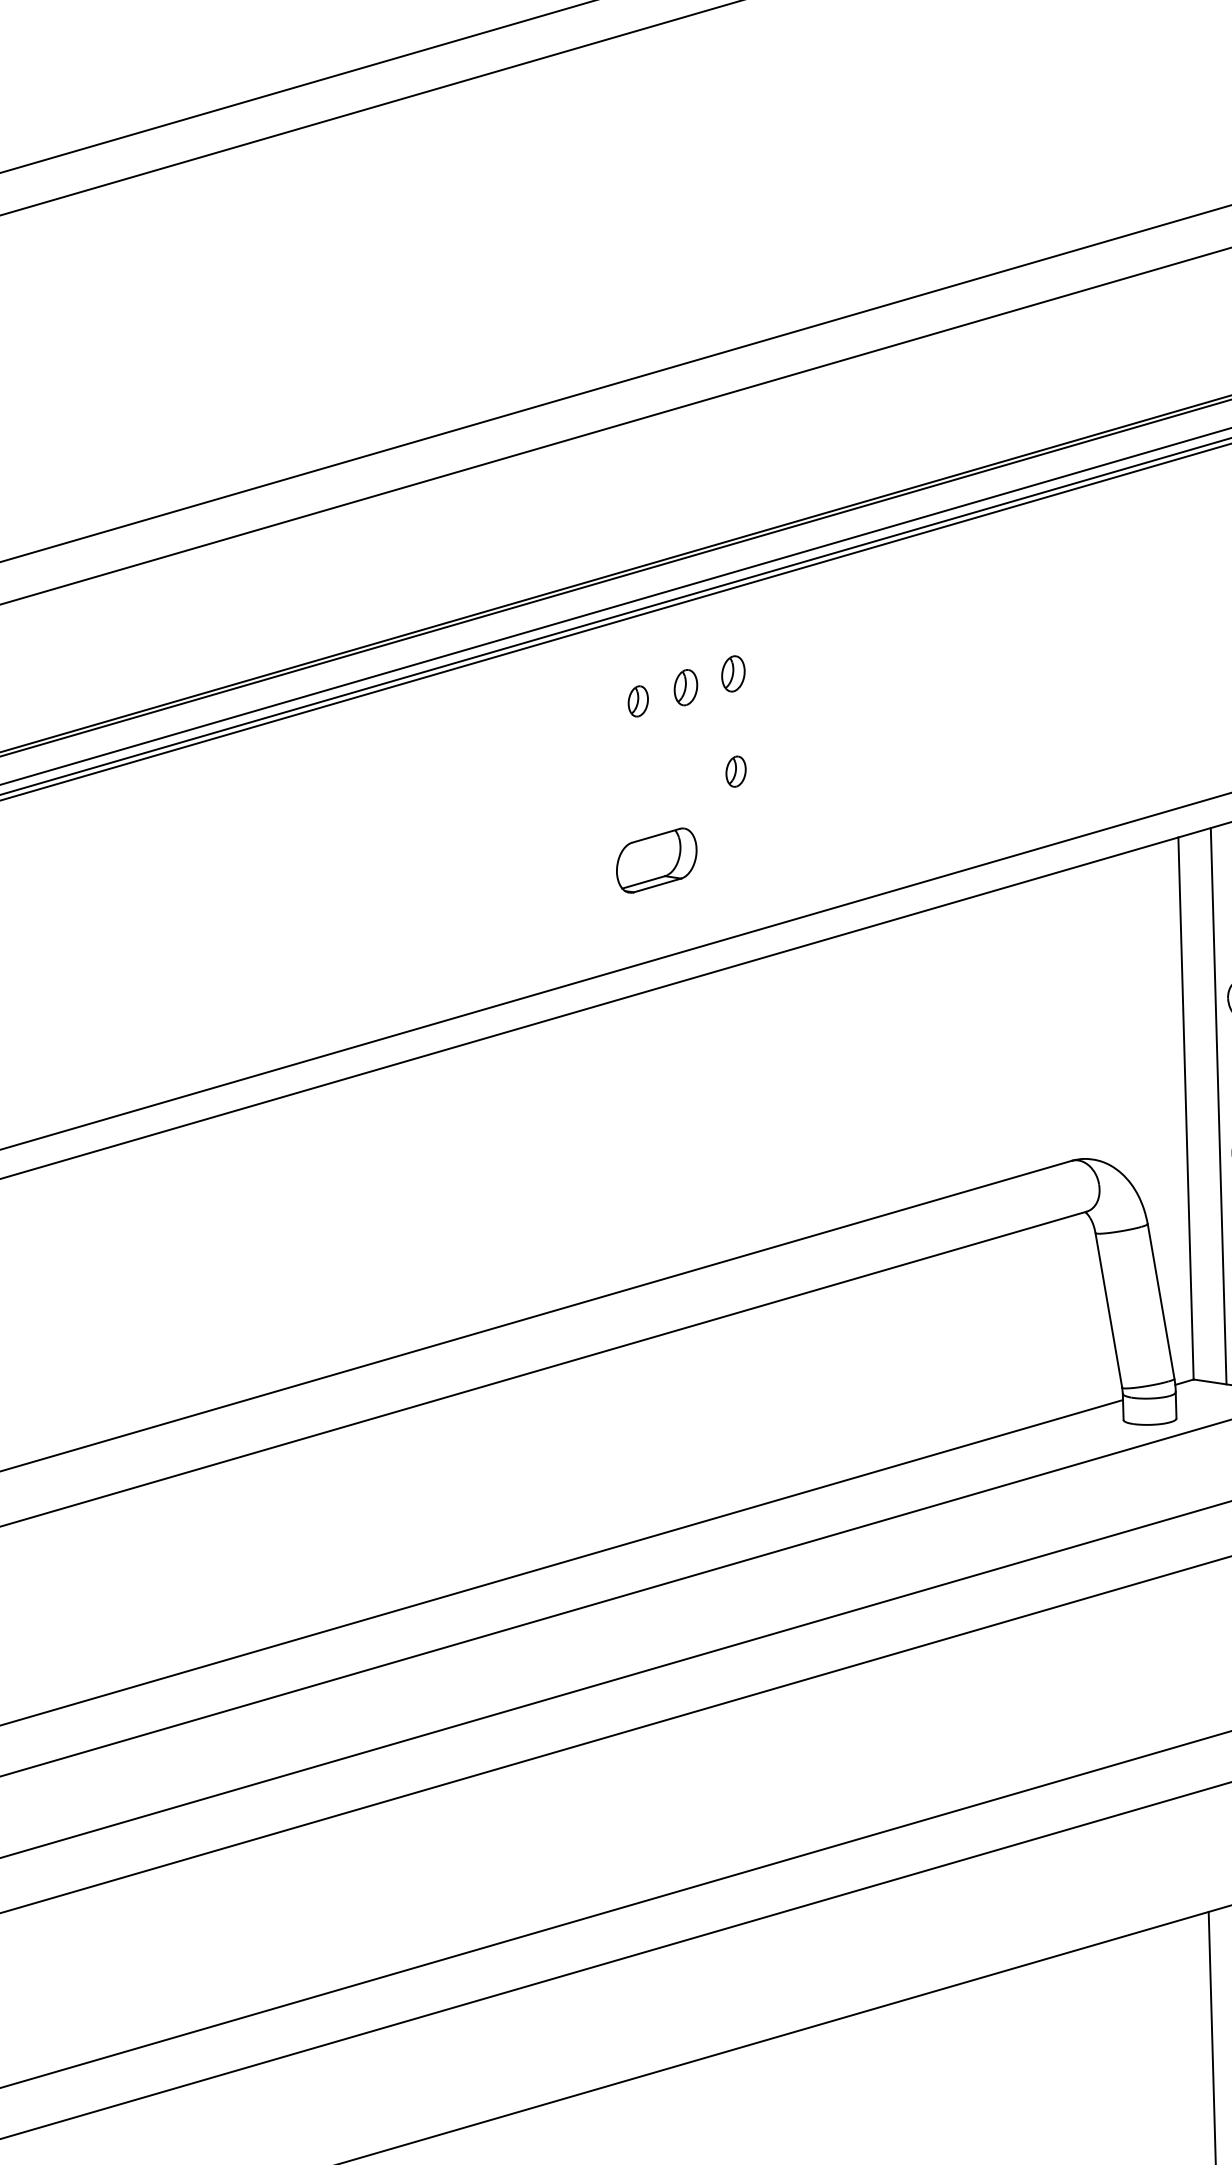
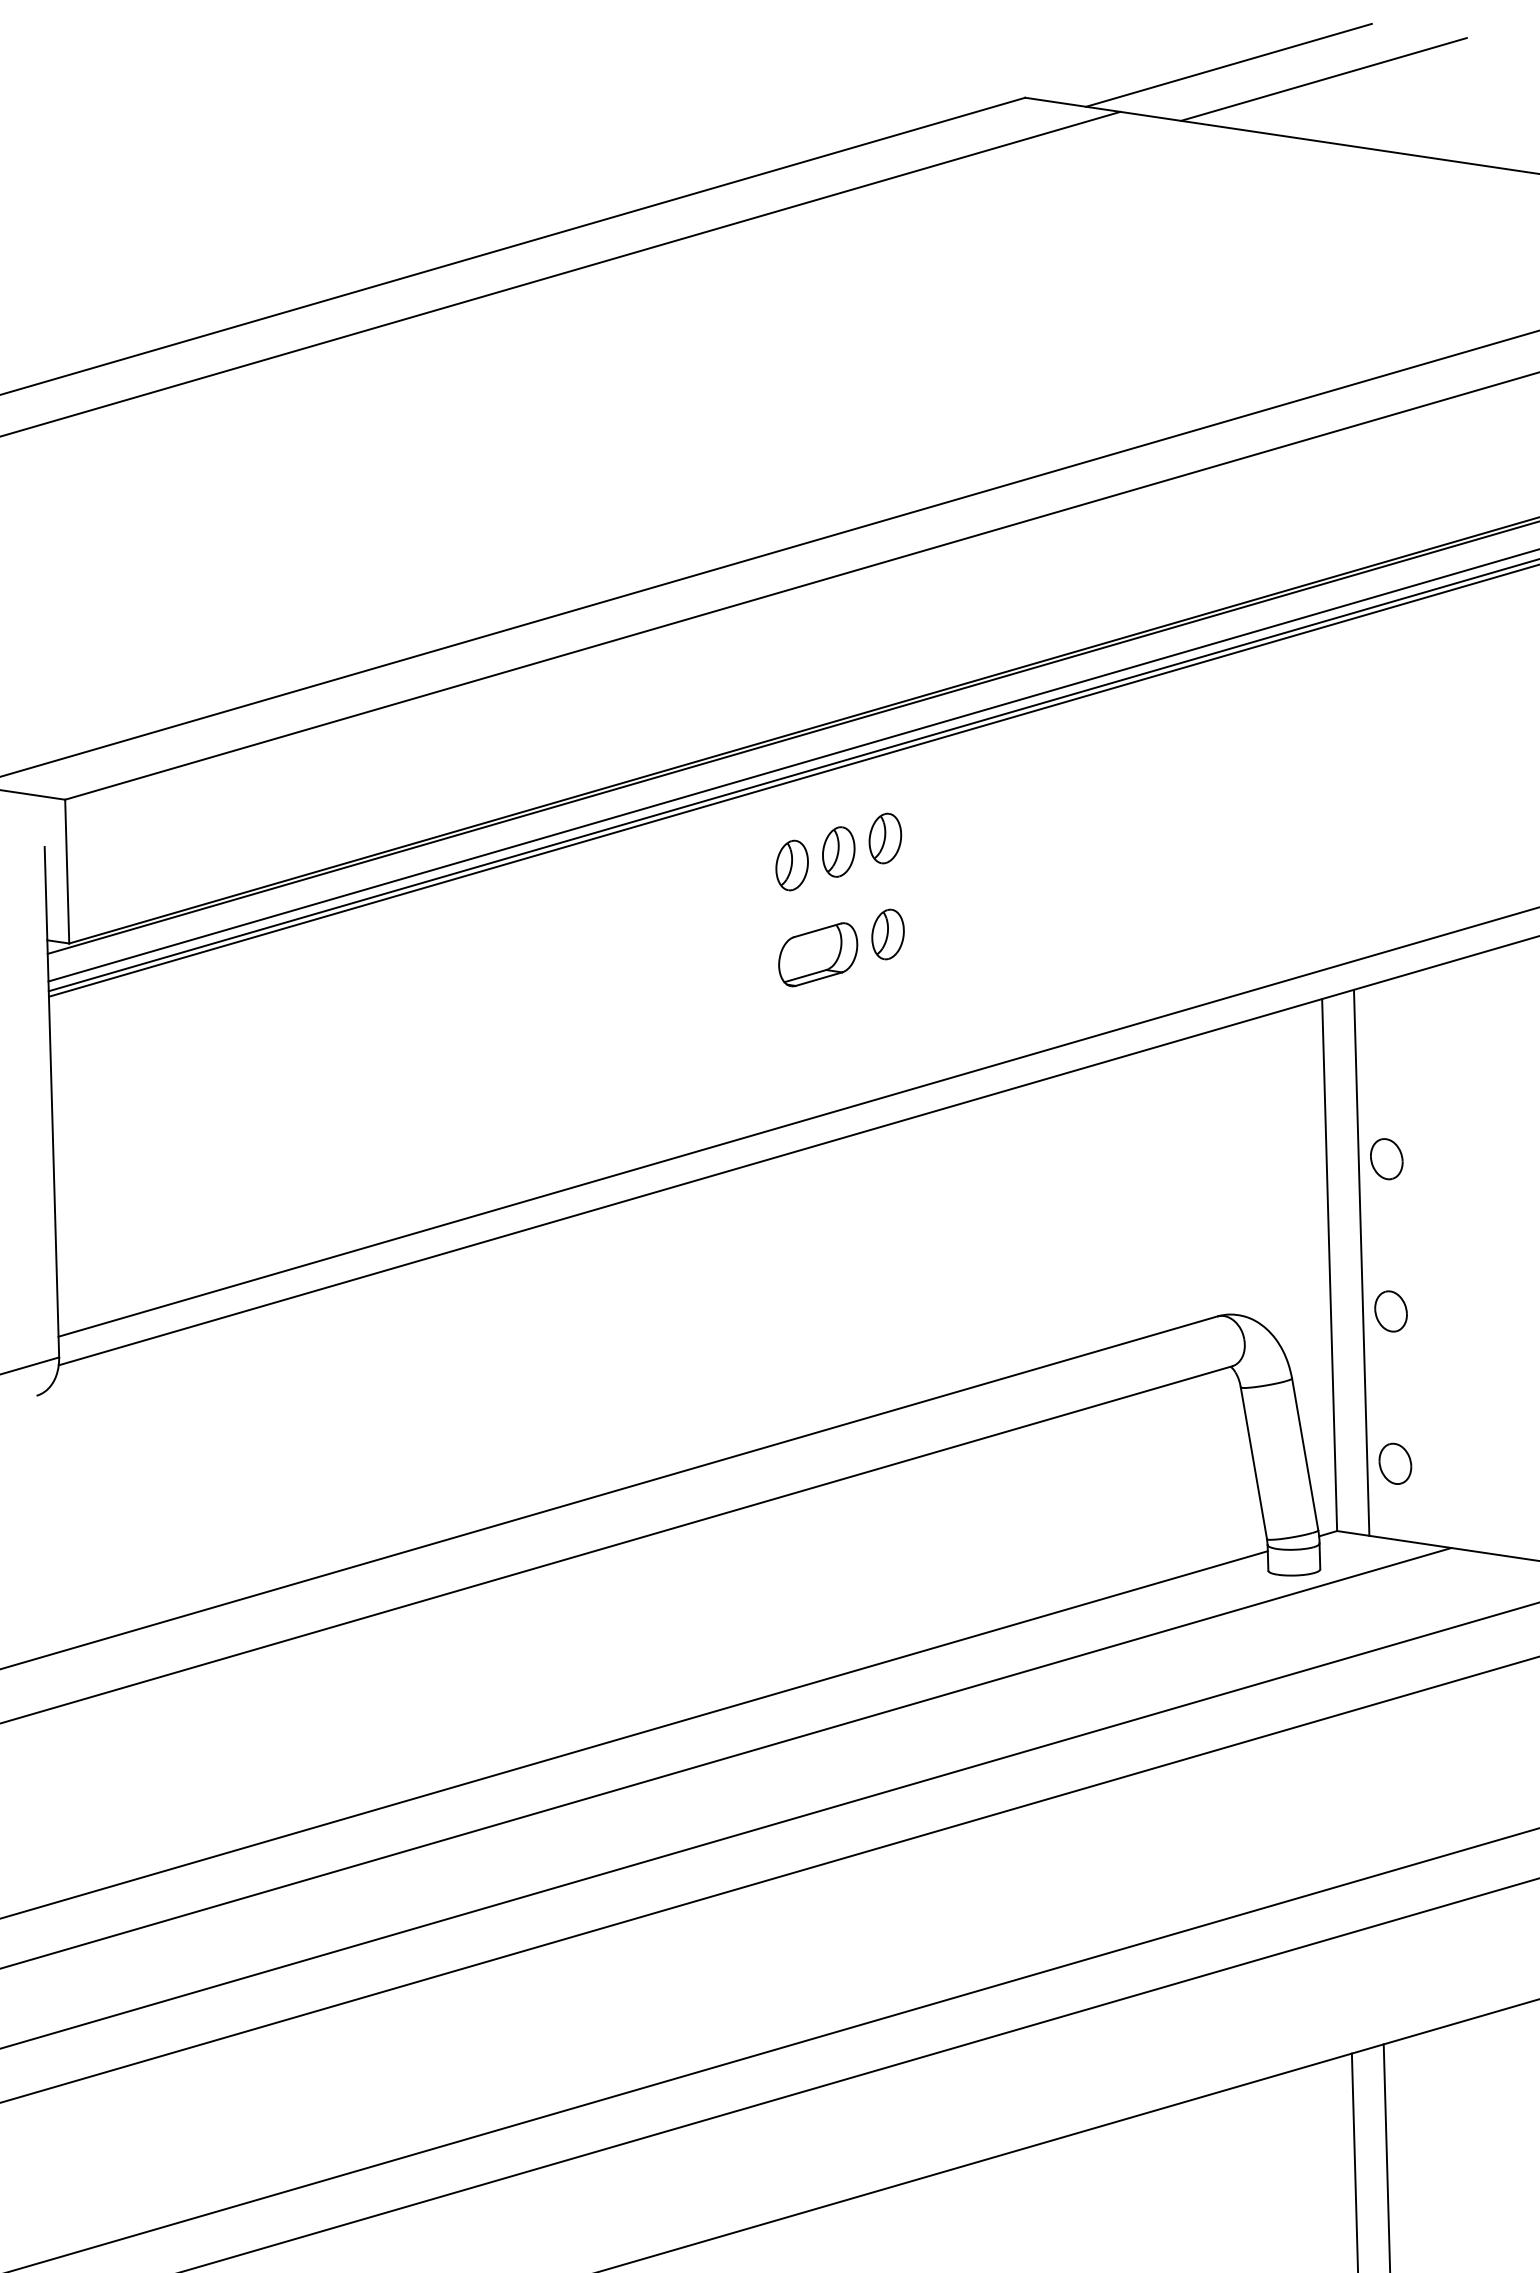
part: (733, 673) -> (885, 838), size x1.43
part: (685, 687) -> (838, 851), size x1.43
part: (637, 701) -> (791, 865), size x1.67
part: (735, 771) -> (887, 934), size x1.67
part: (657, 860) -> (818, 954), moved

